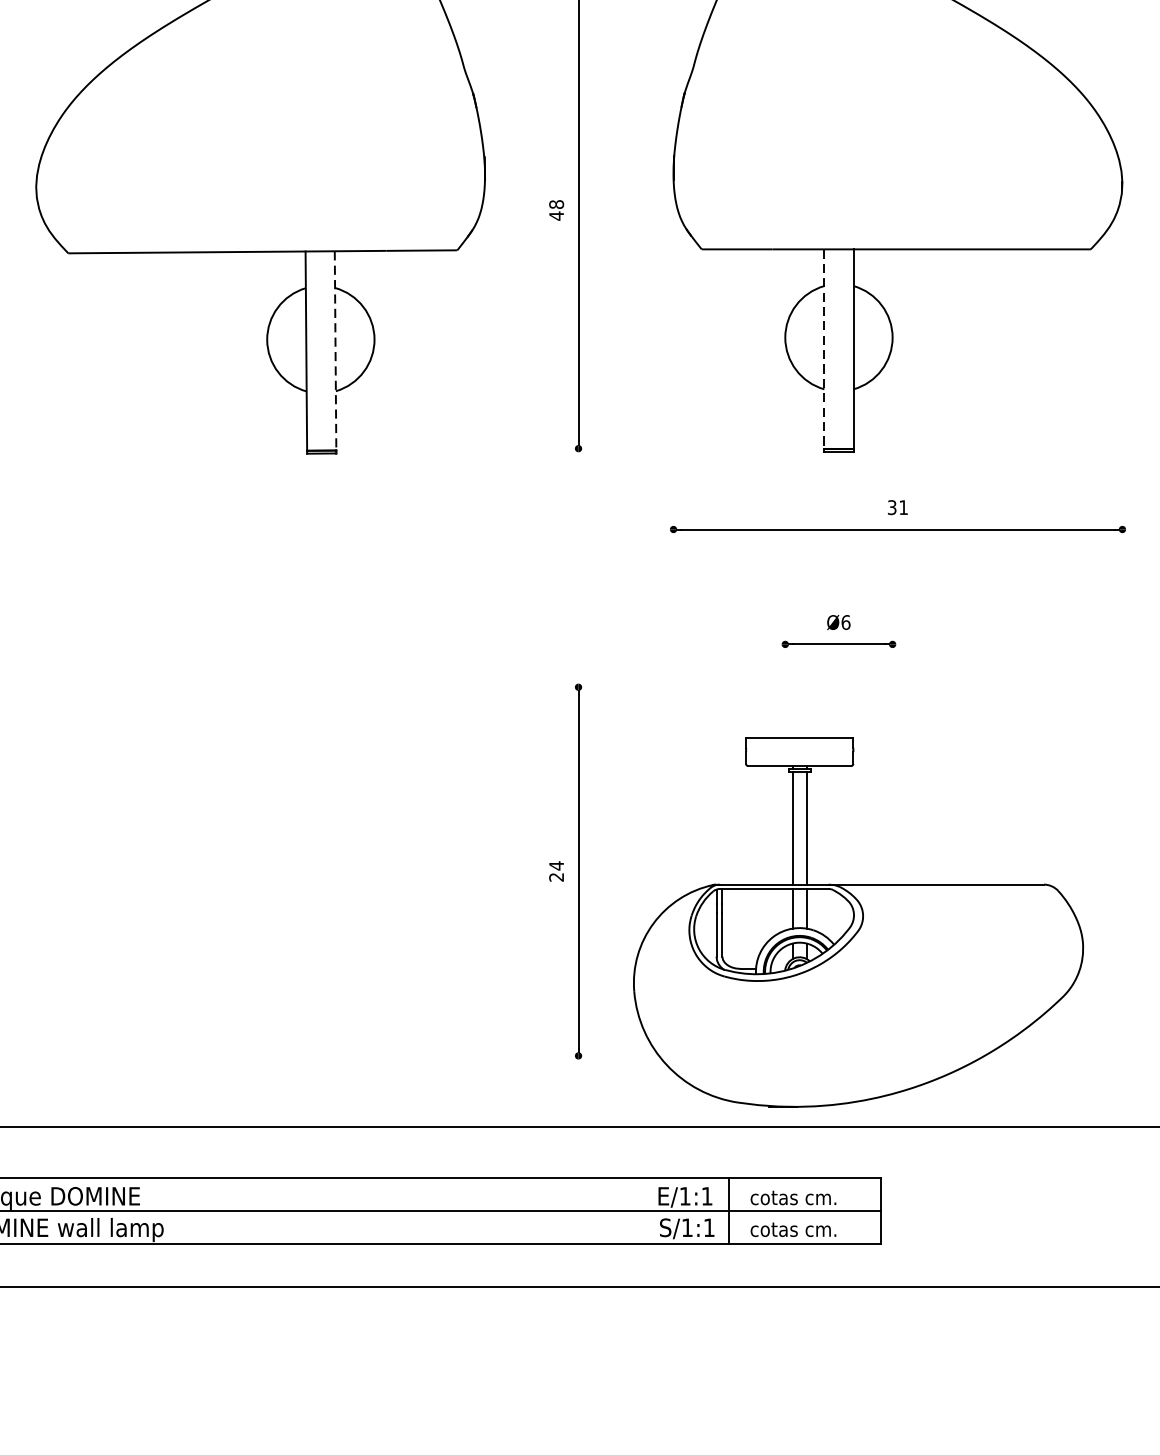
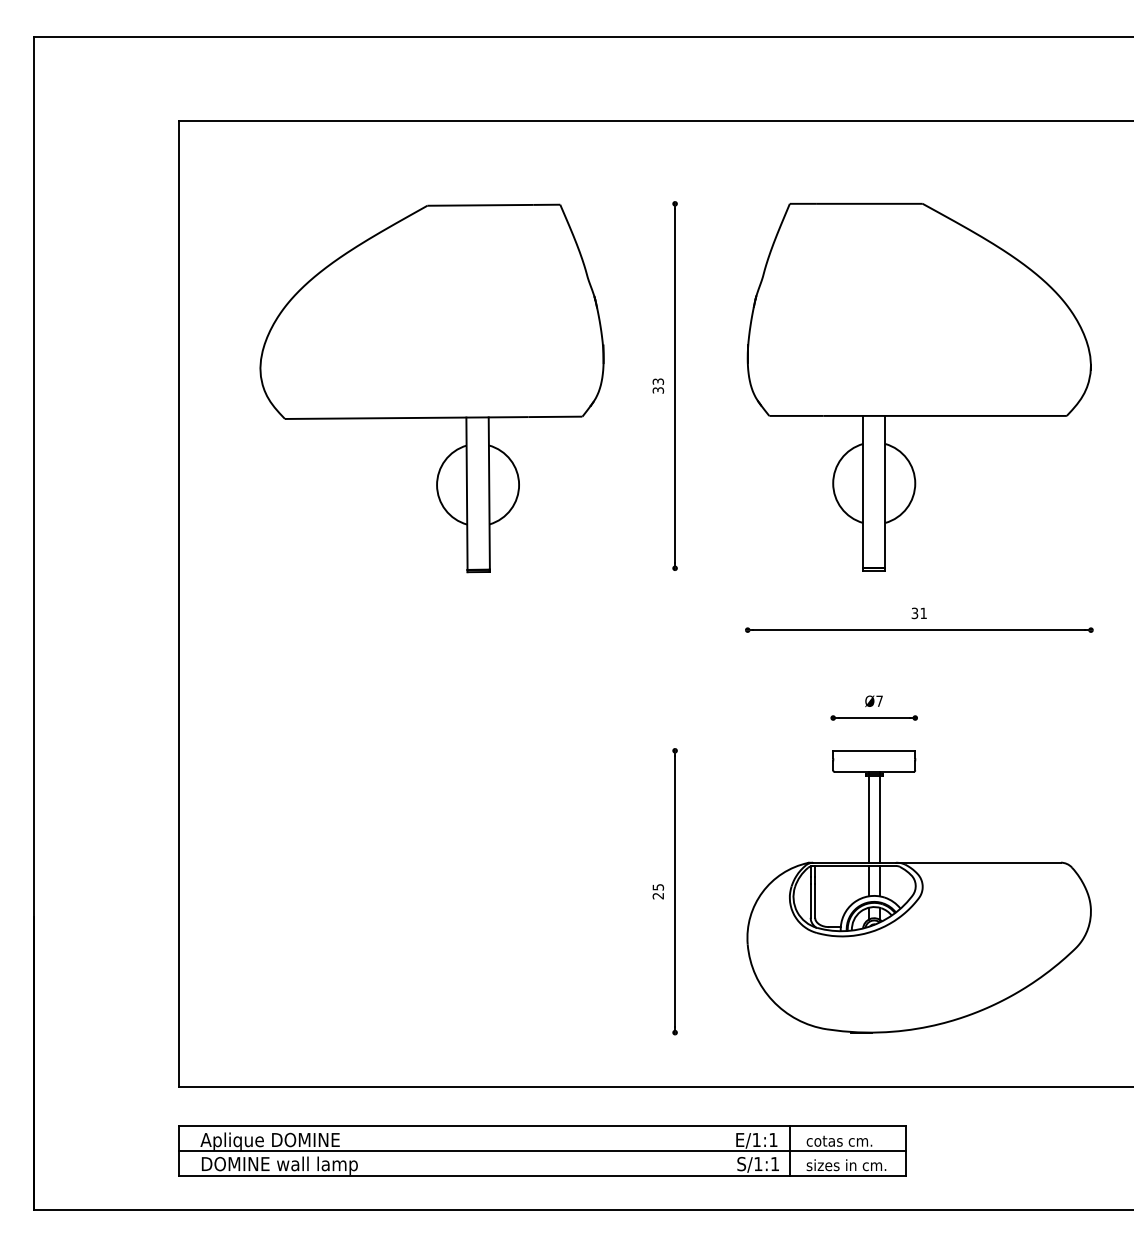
text: (556, 210) -> (658, 386), 48 -> 33
line: (824, 349) -> (863, 492), dashed -> solid
line: (335, 352) -> (489, 494), dashed -> solid
text: (845, 621) -> (879, 700), Ø6 -> Ø7
text: (556, 864) -> (658, 886), 24 -> 25
part: (857, 922) -> (918, 891), moved
text: (802, 1229) -> (846, 1165), cotas cm. -> sizes in cm.

